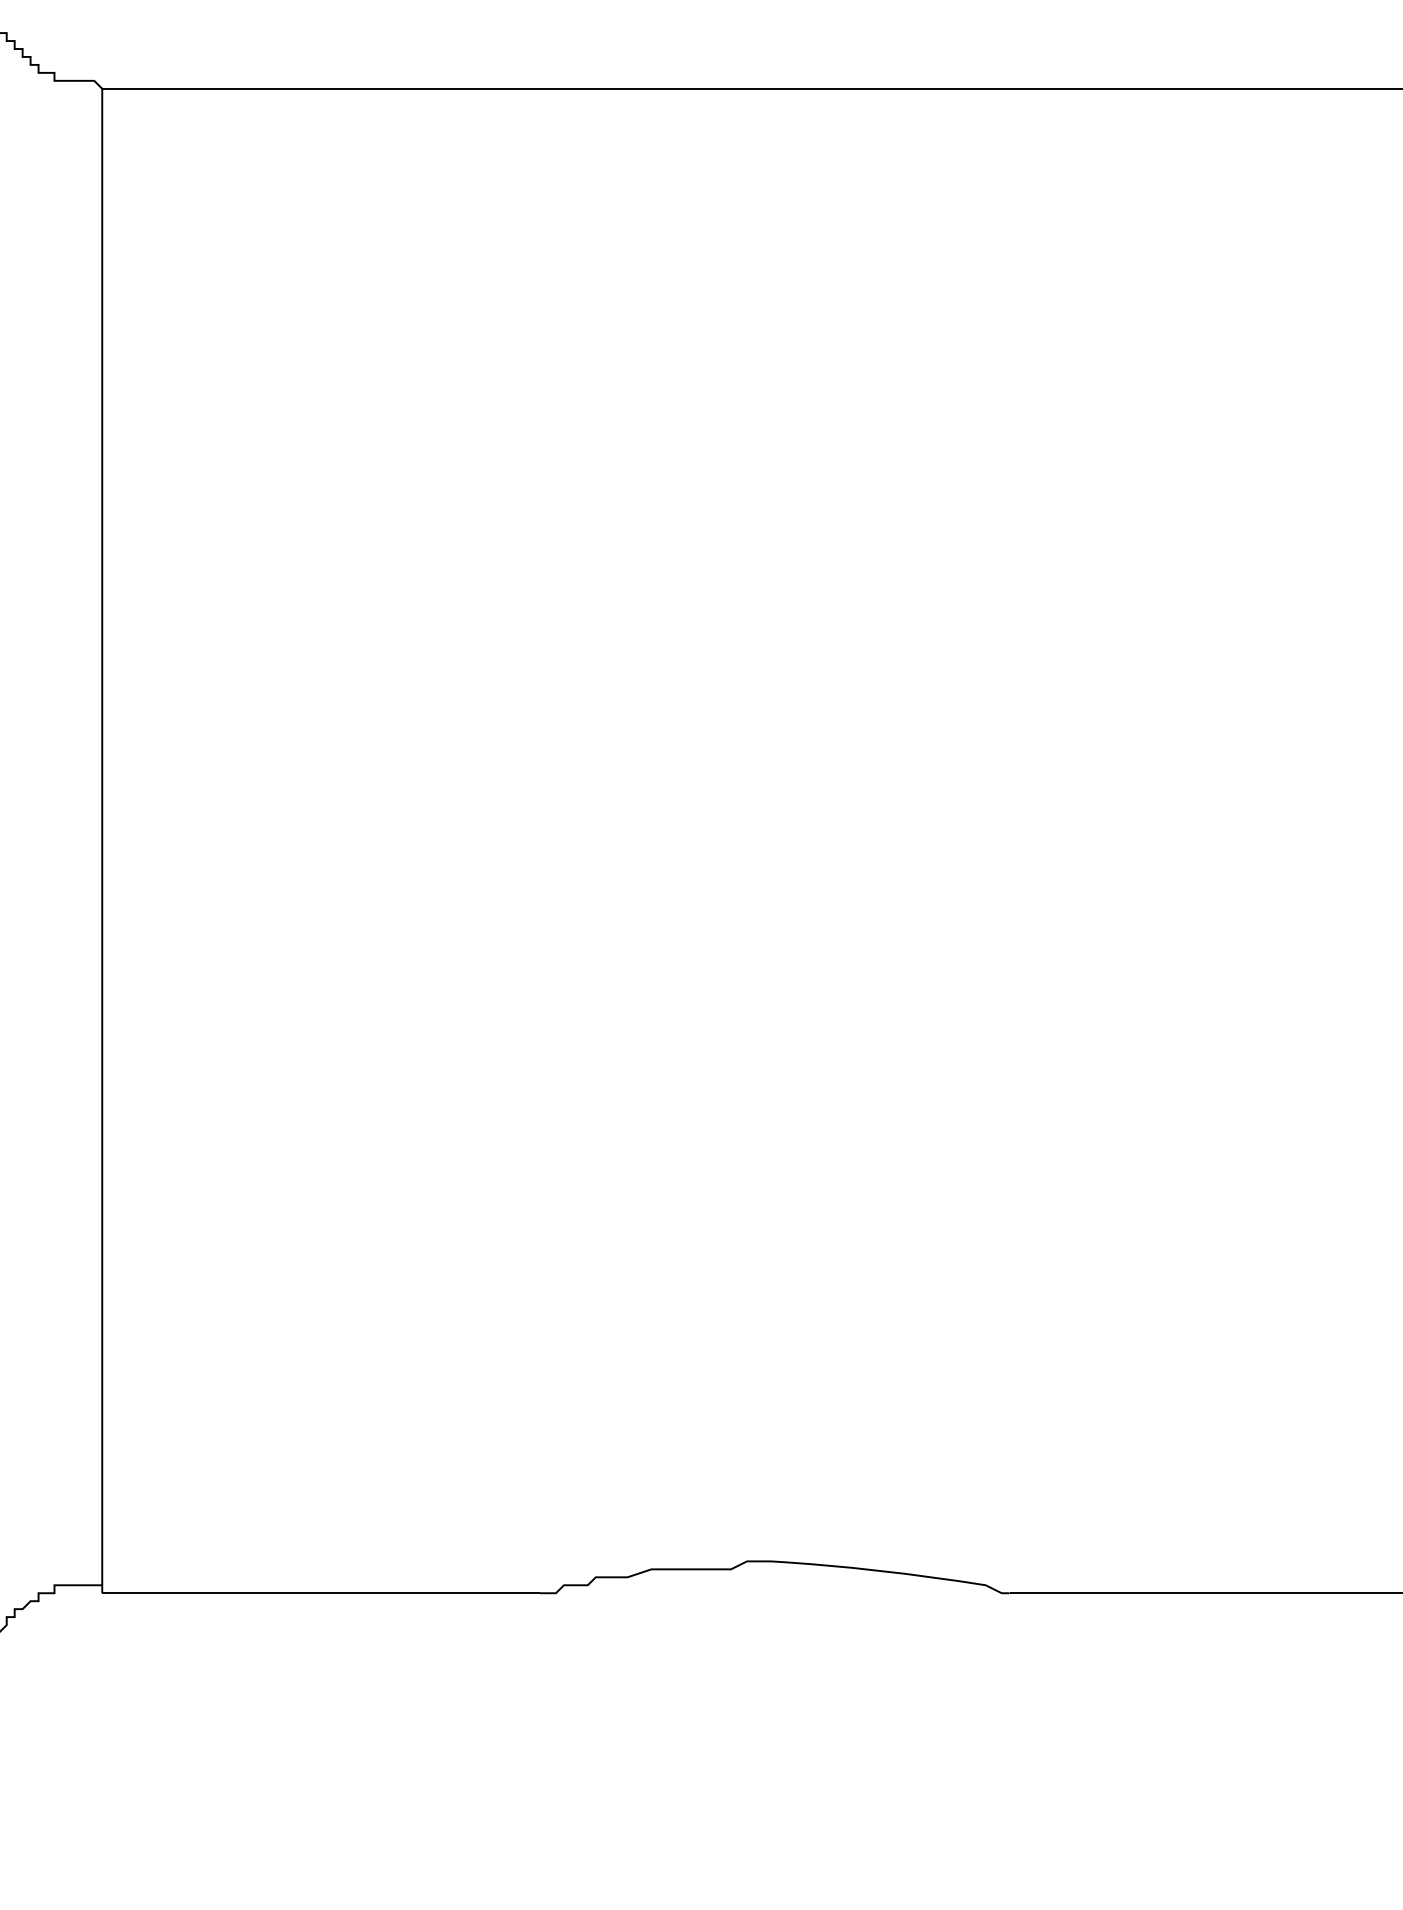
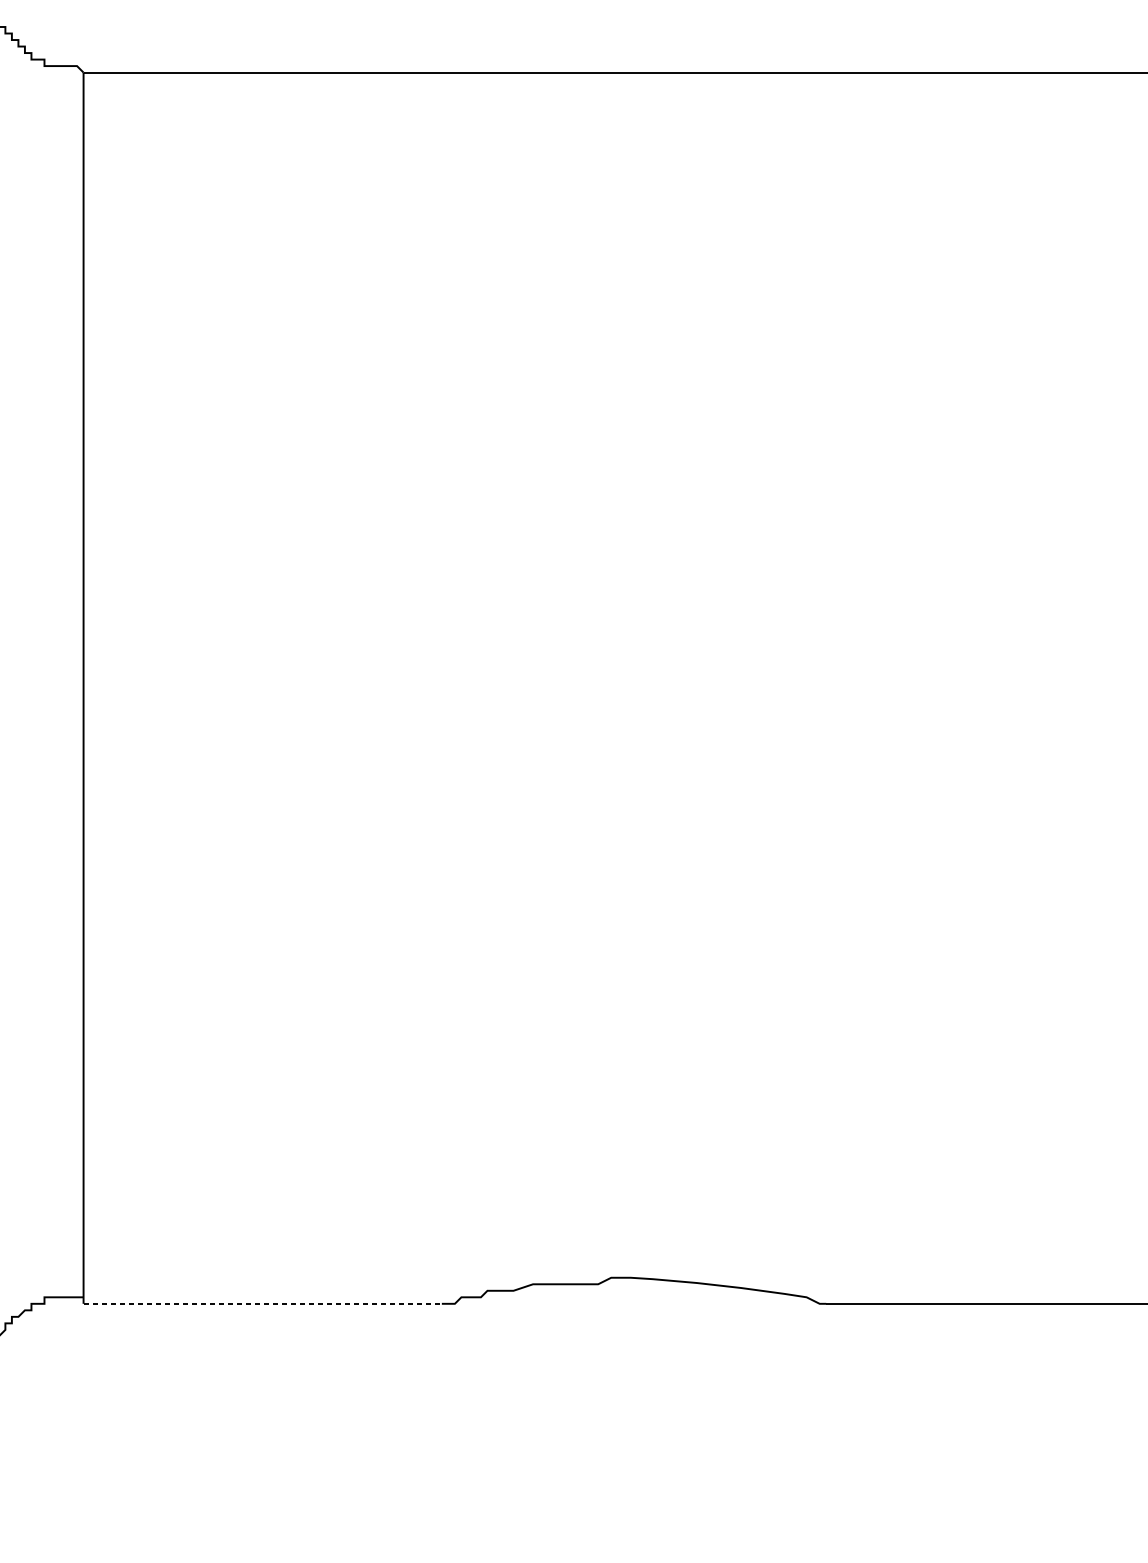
line: (321, 1593) -> (263, 1304), solid -> dashed

